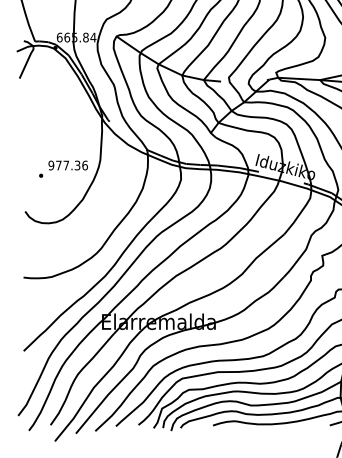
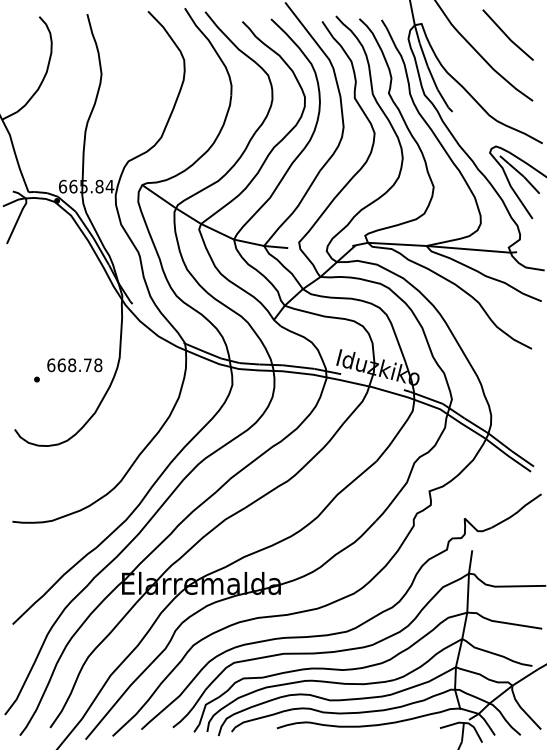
text: (68, 165) -> (74, 365), 977.36 -> 668.78

